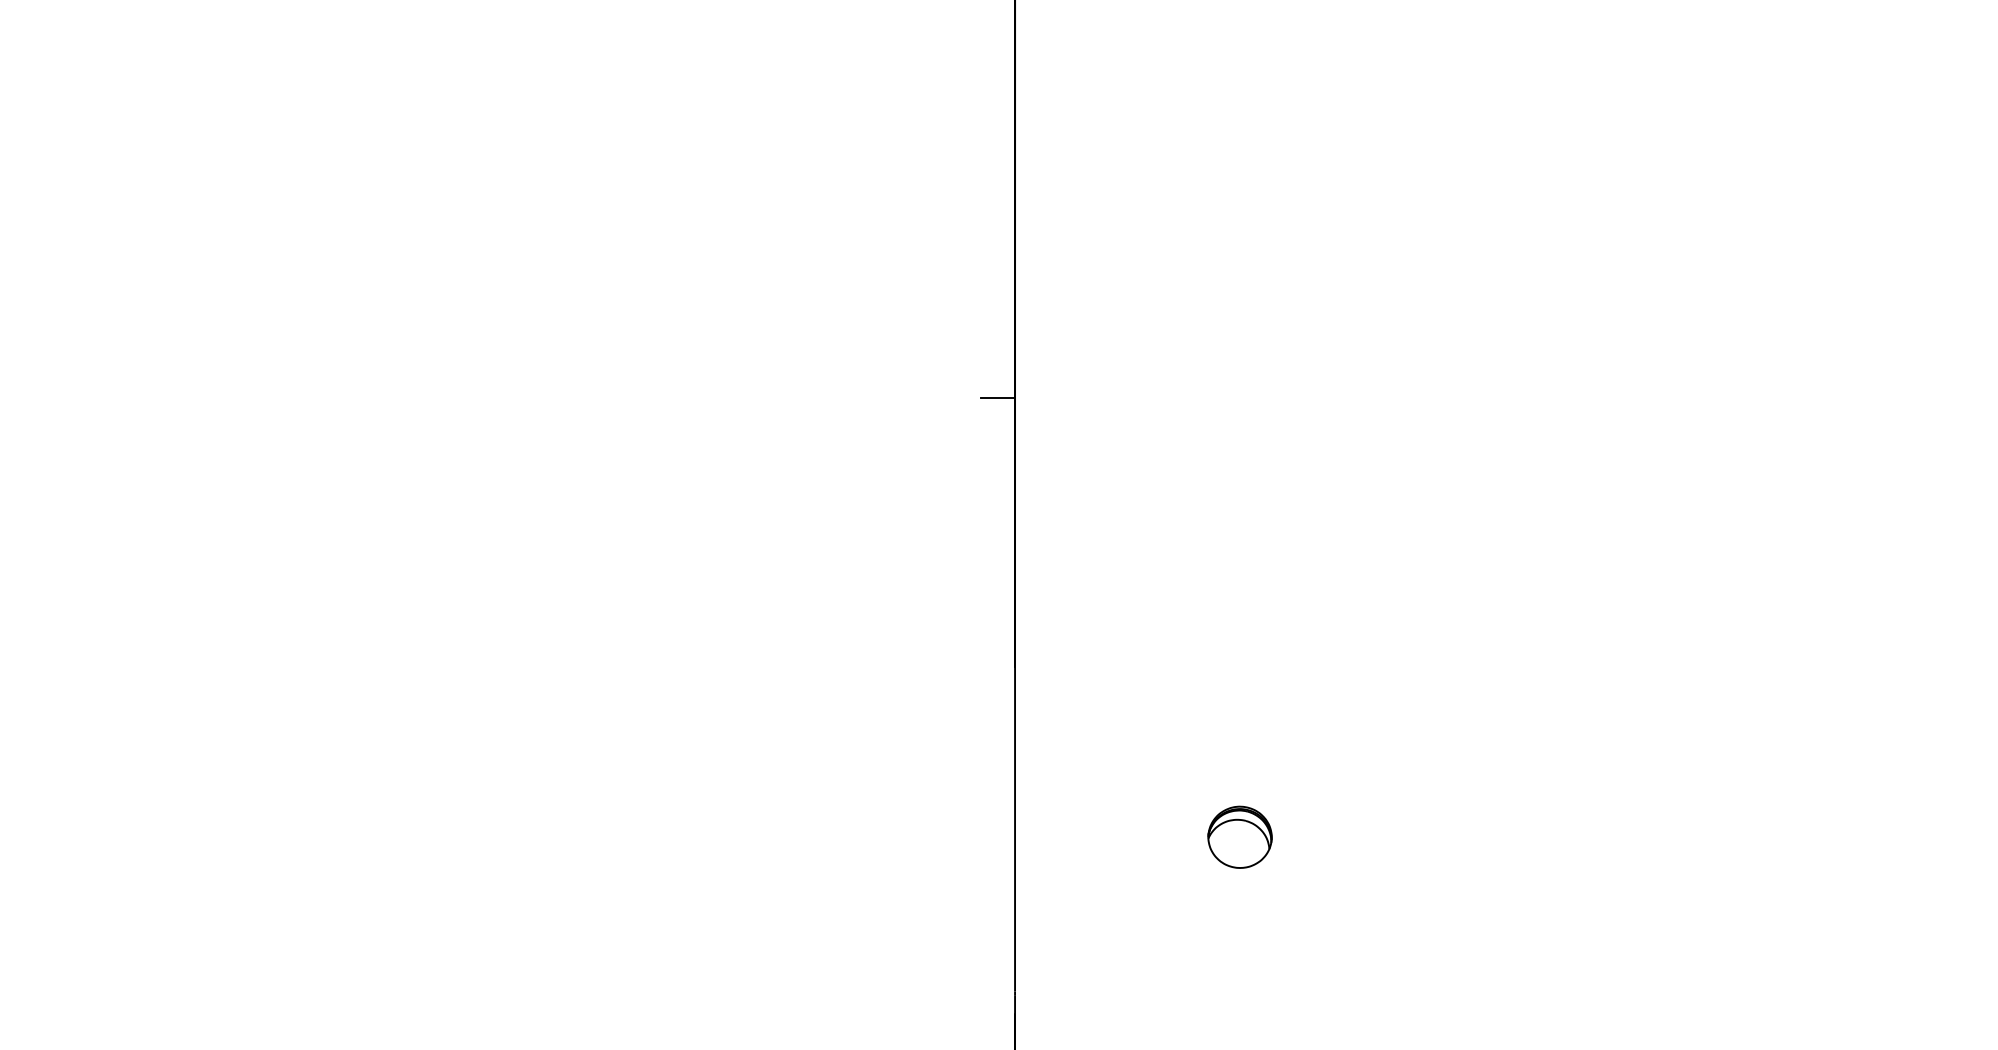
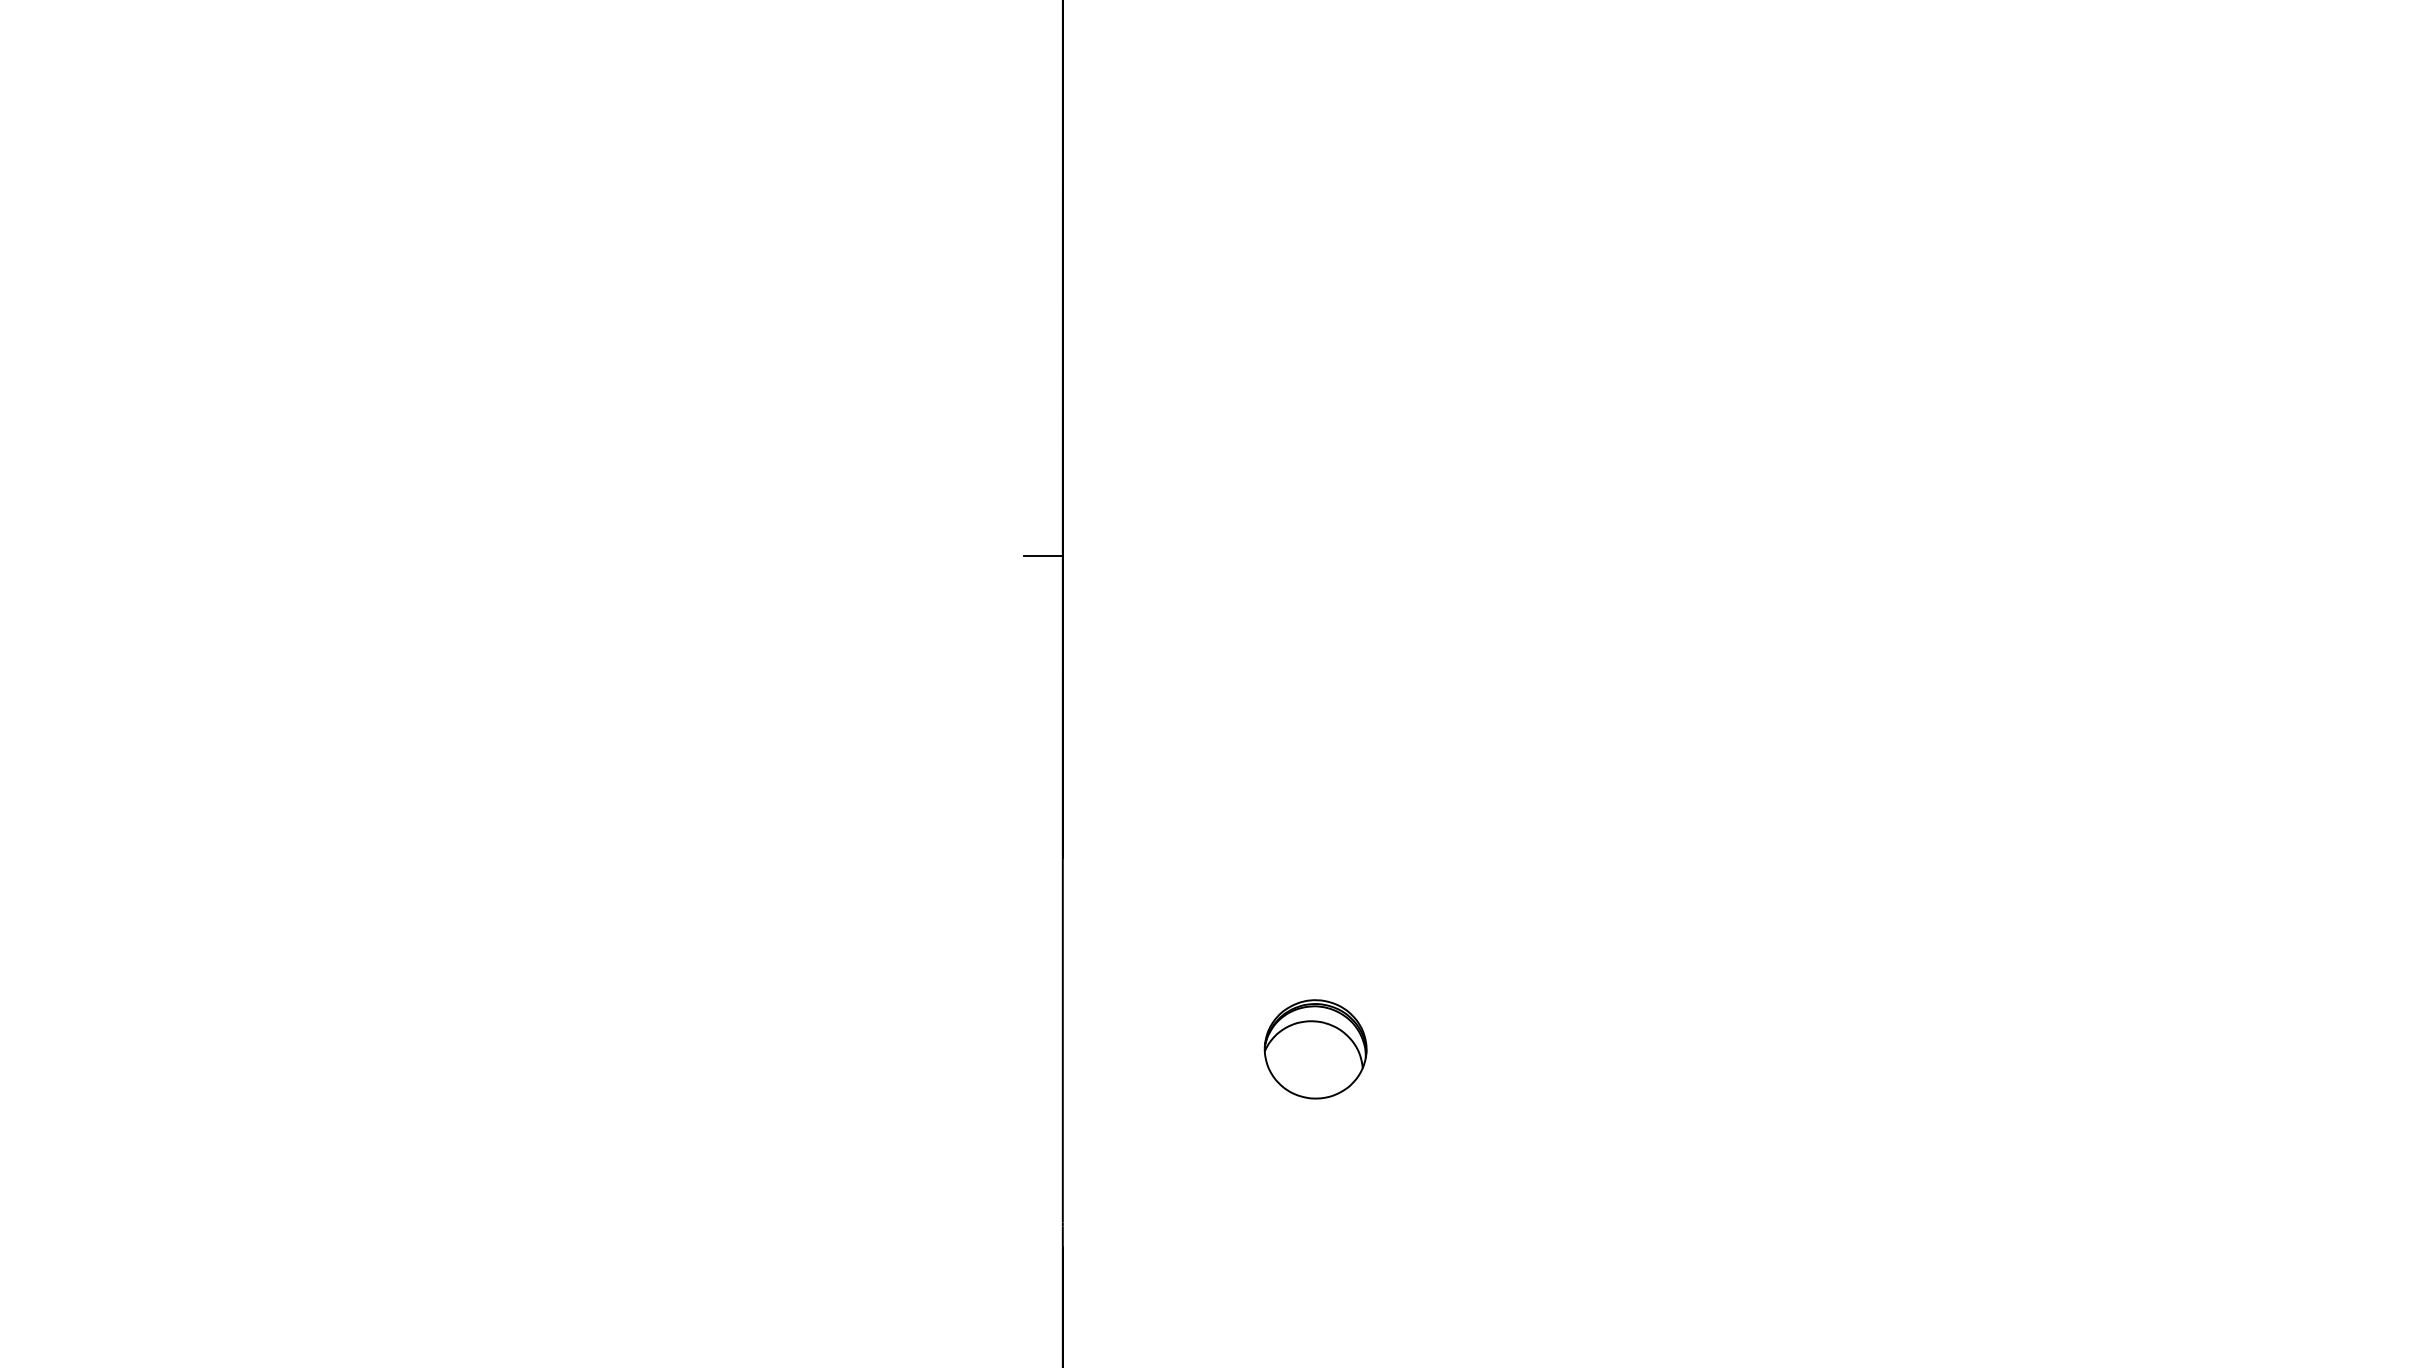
part: (1239, 837) -> (1315, 1049), size x1.43

